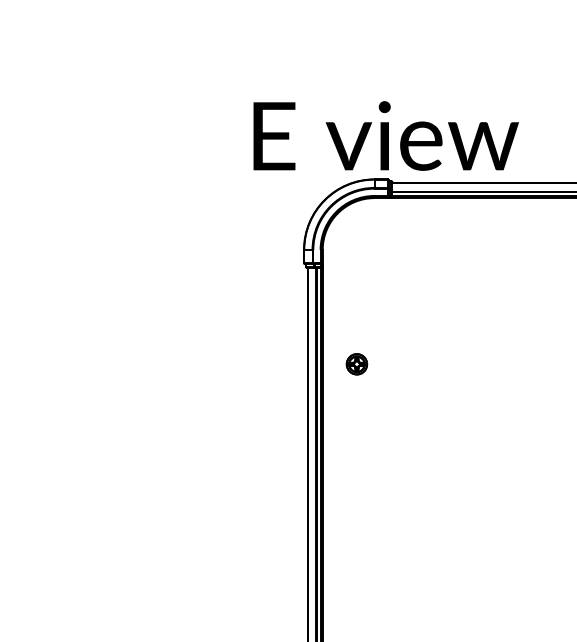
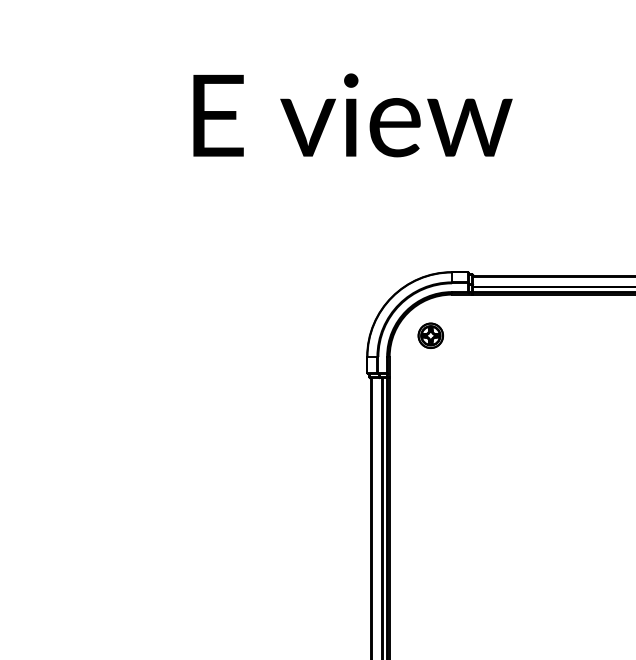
text: (385, 135) -> (352, 114), moved
part: (356, 364) -> (430, 336), moved

